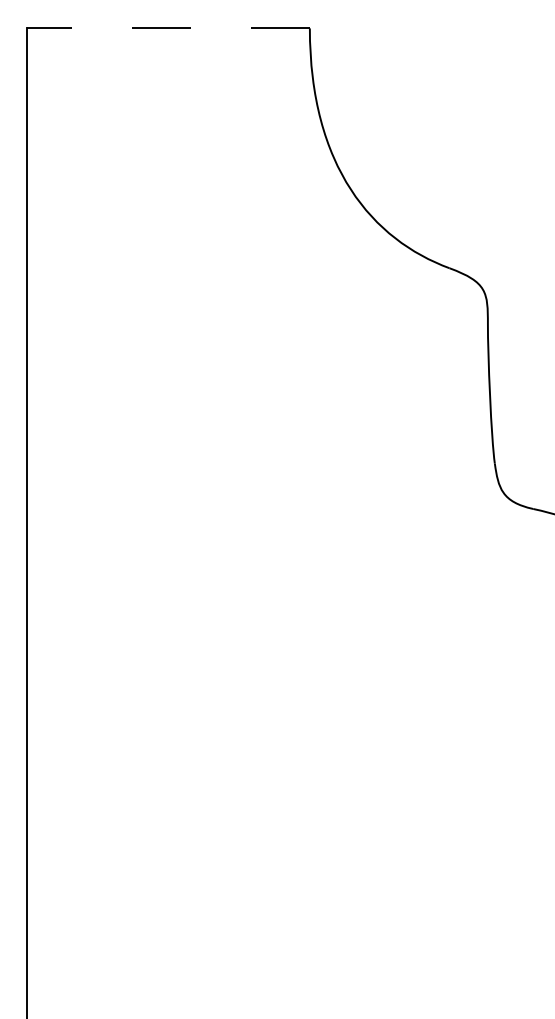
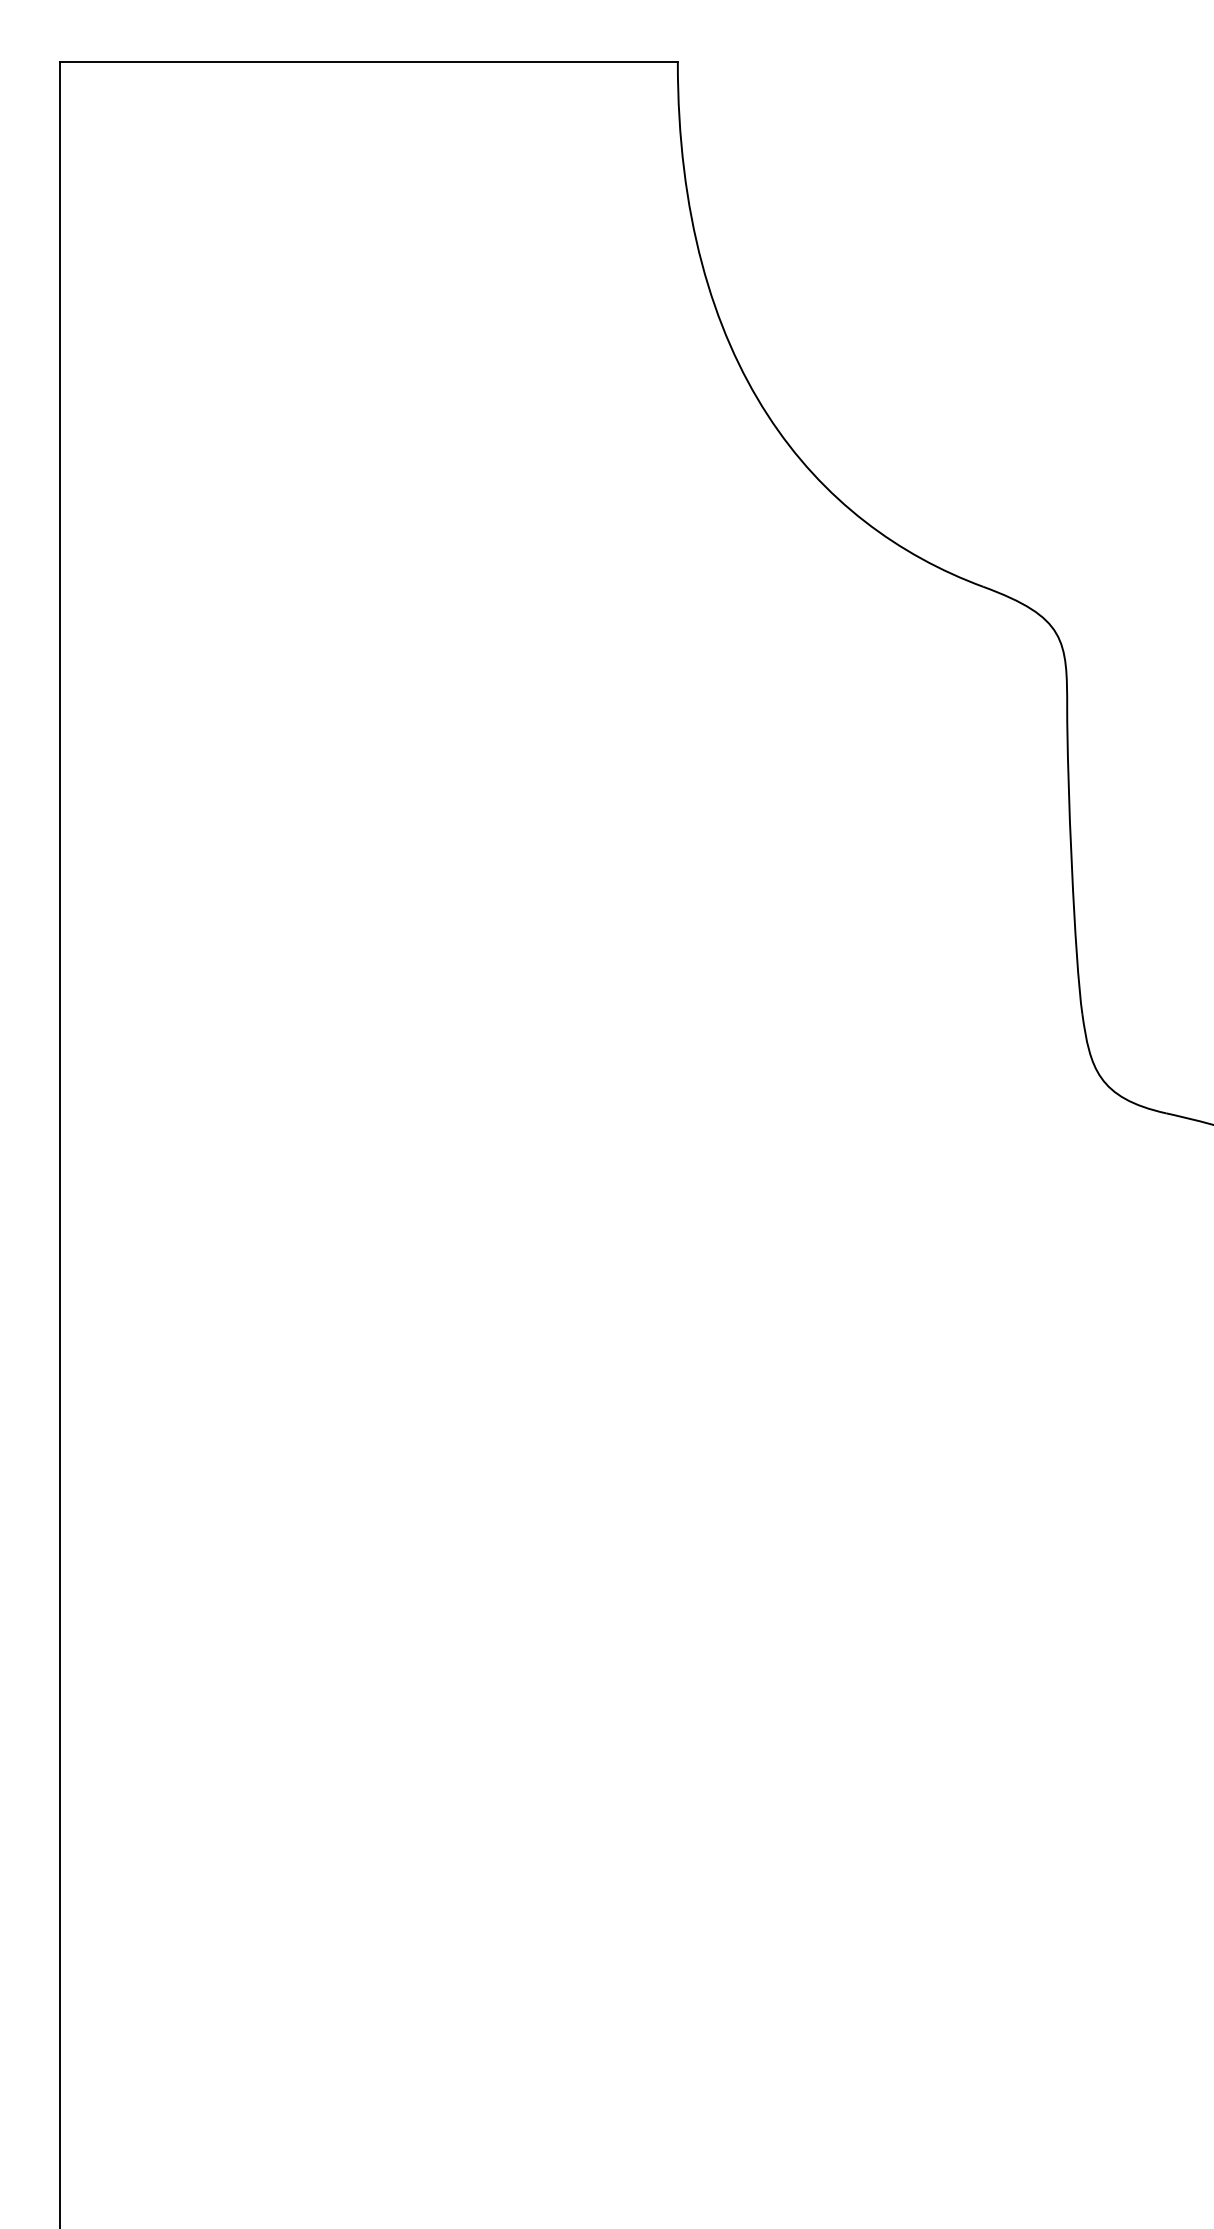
line: (168, 28) -> (368, 62), dashed -> solid

